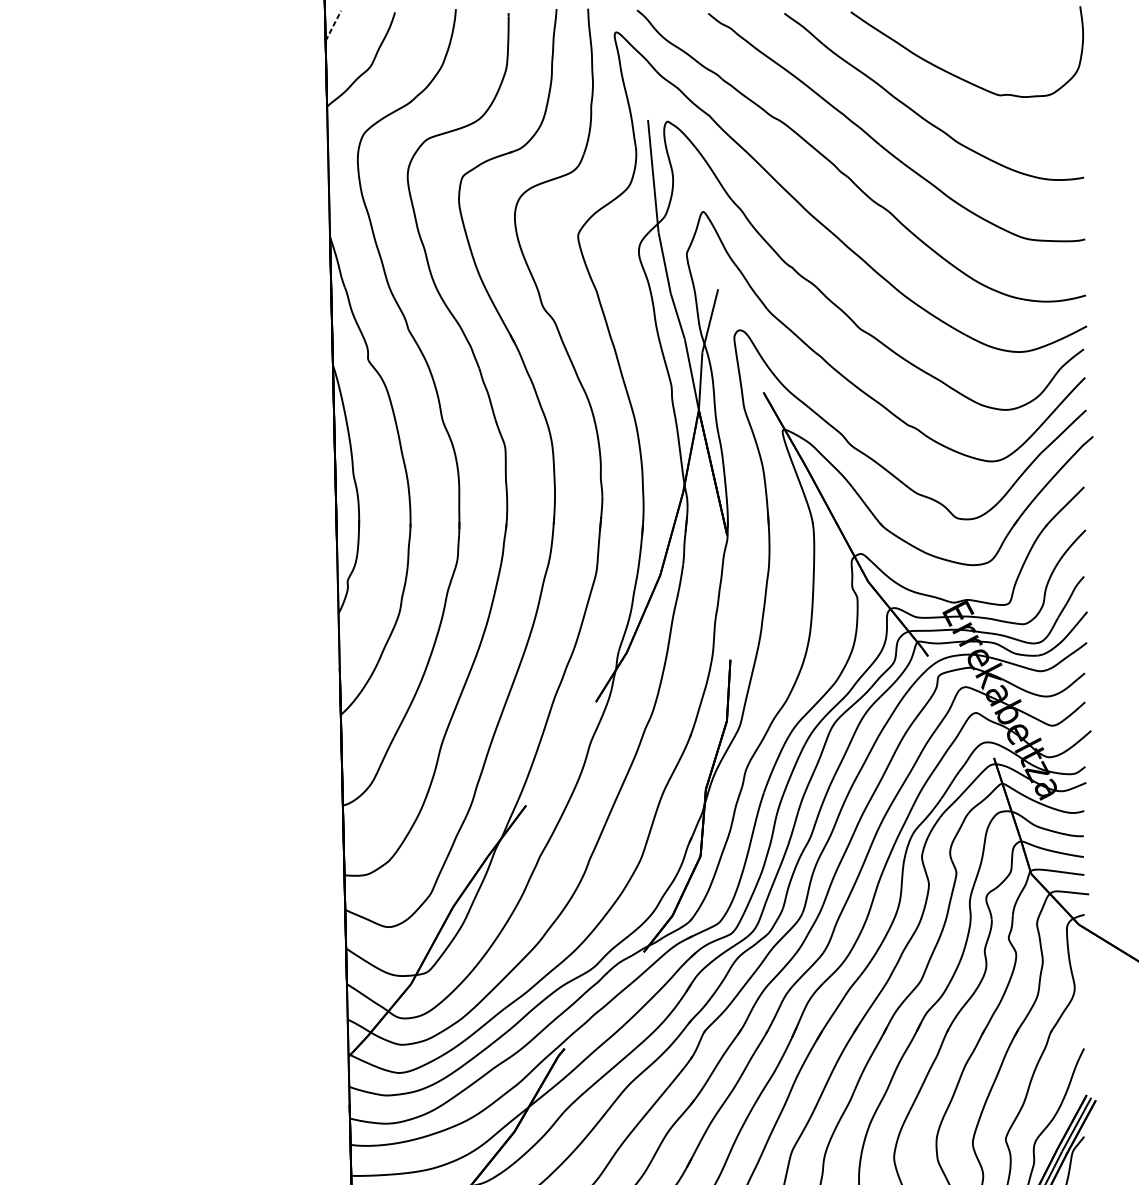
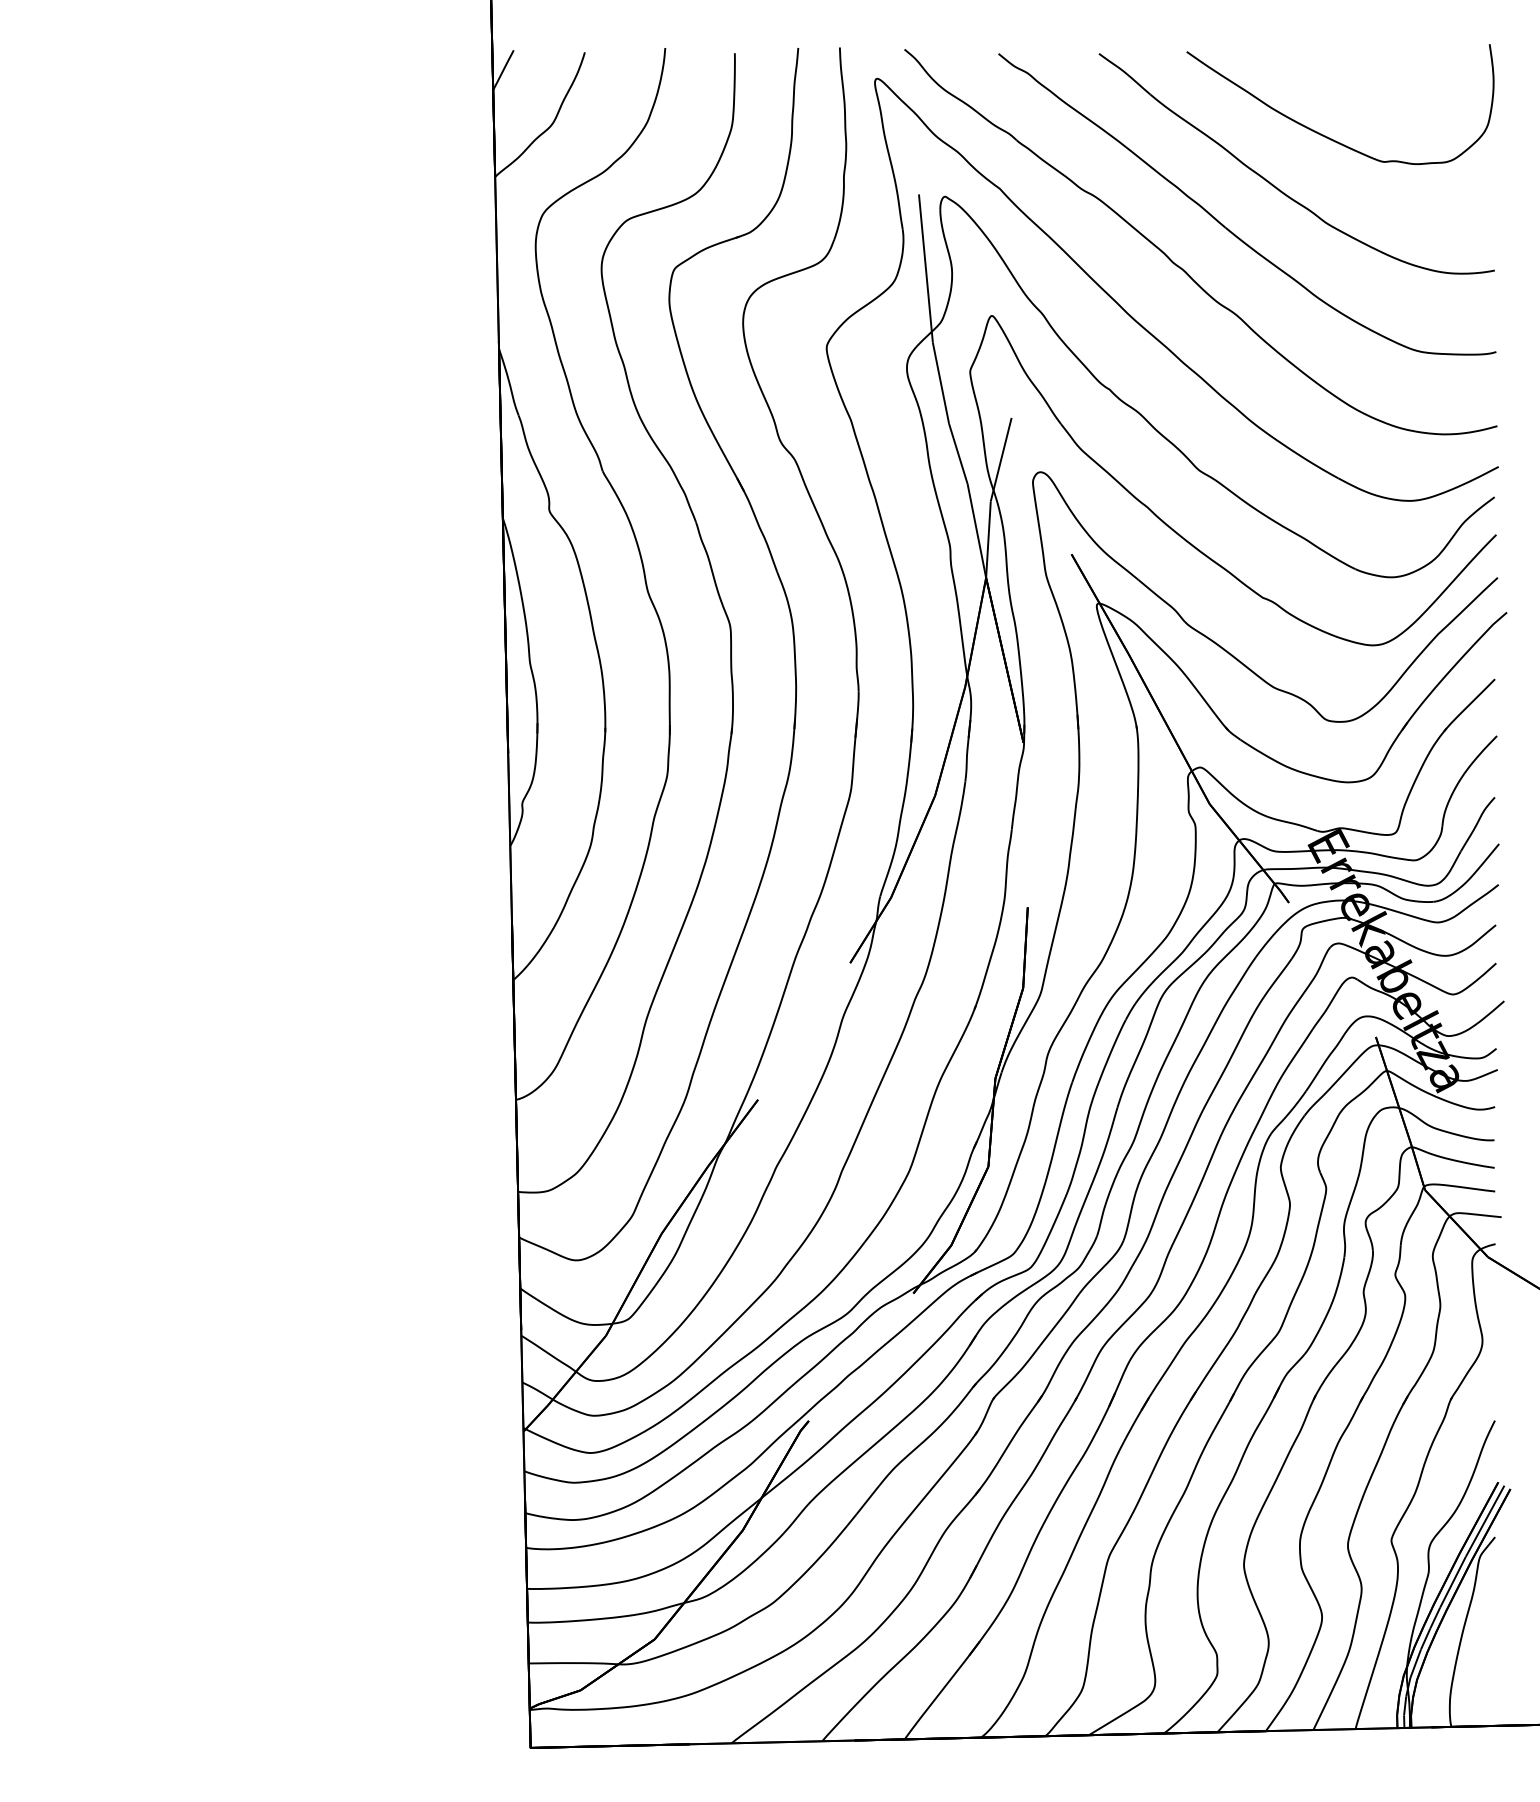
line: (333, 25) -> (503, 69), dashed -> solid

